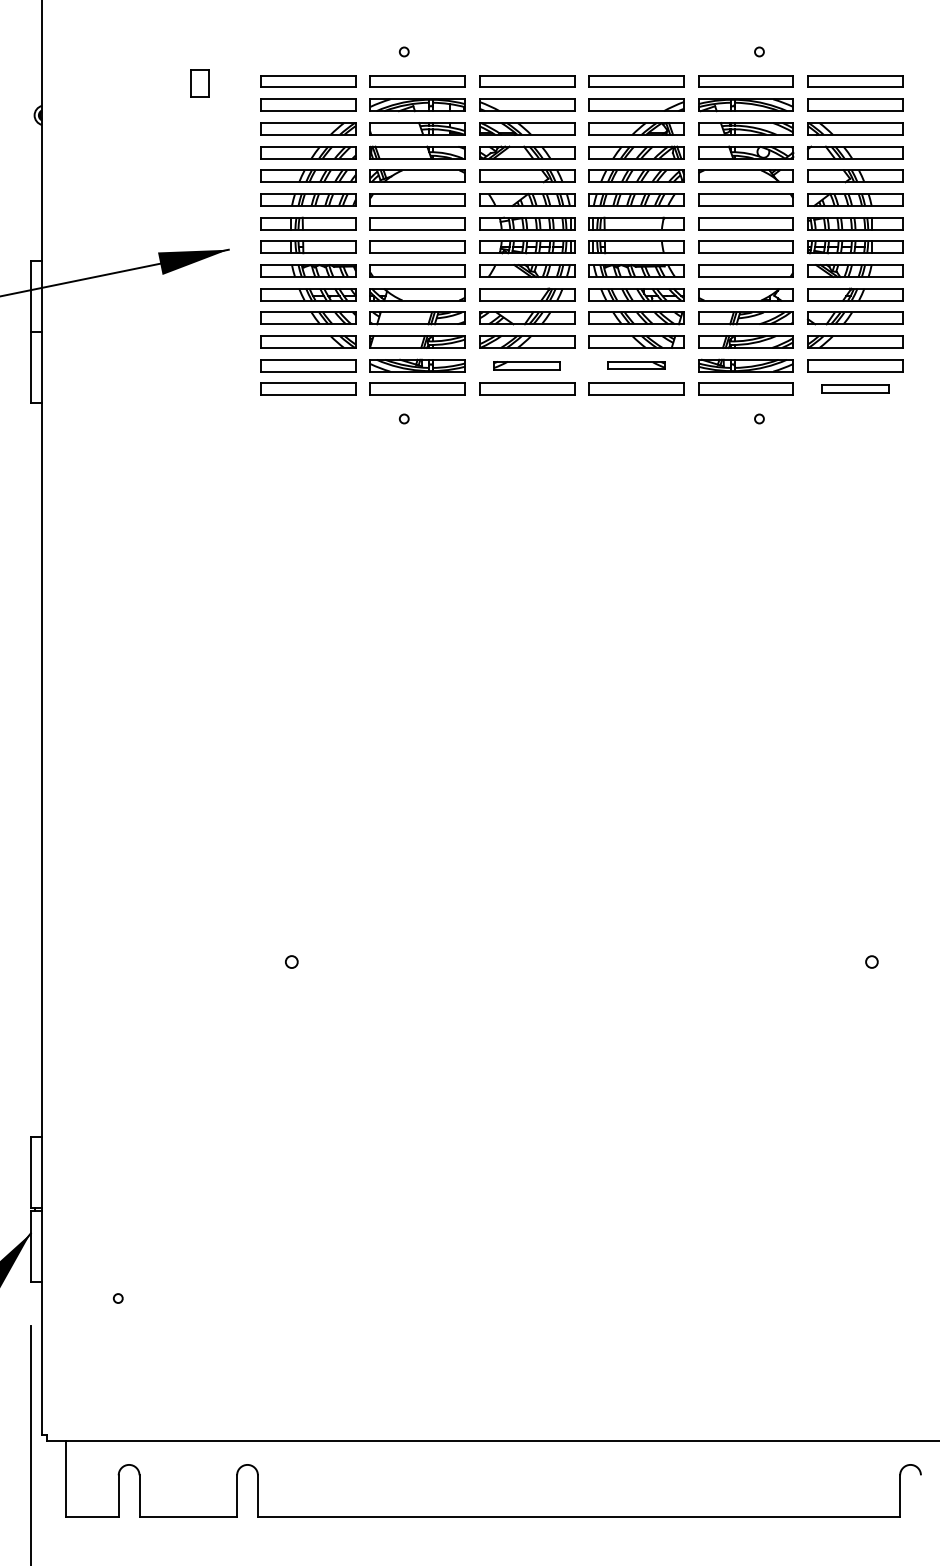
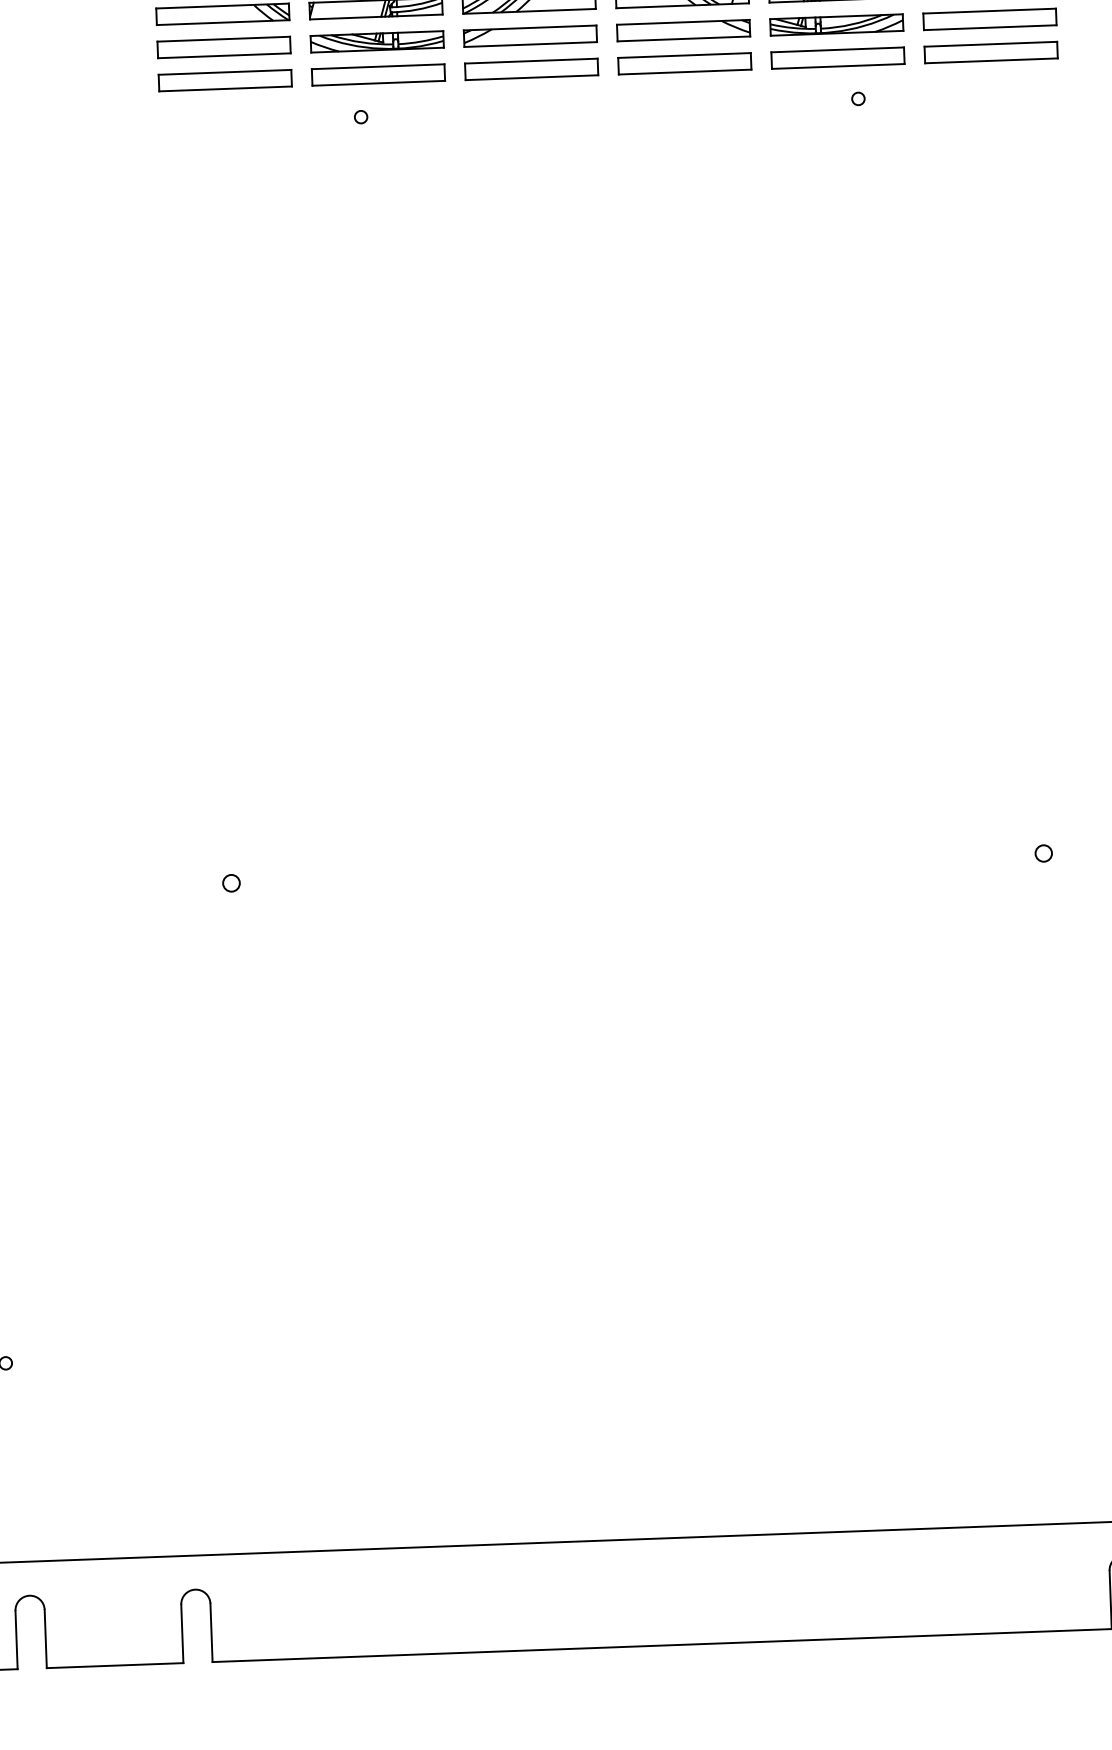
part: (527, 365) -> (530, 35), size x1.43
part: (636, 365) -> (683, 30), size x1.67
part: (855, 388) -> (991, 51), size x1.43

